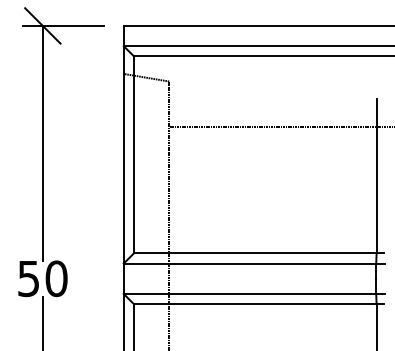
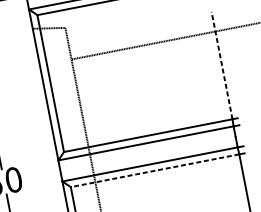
line: (376, 175) -> (221, 65), solid -> dashed
line: (254, 304) -> (154, 171), solid -> dashed

